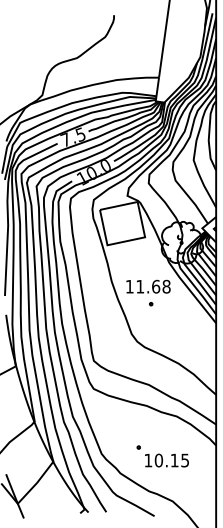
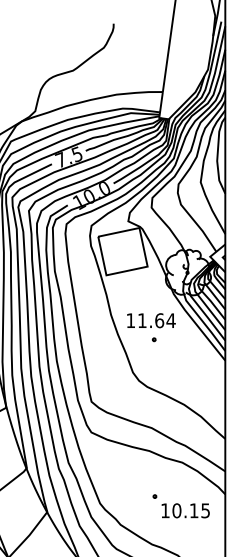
text: (166, 286) -> (171, 320), 11.68 -> 11.64
part: (162, 456) -> (180, 506), moved

